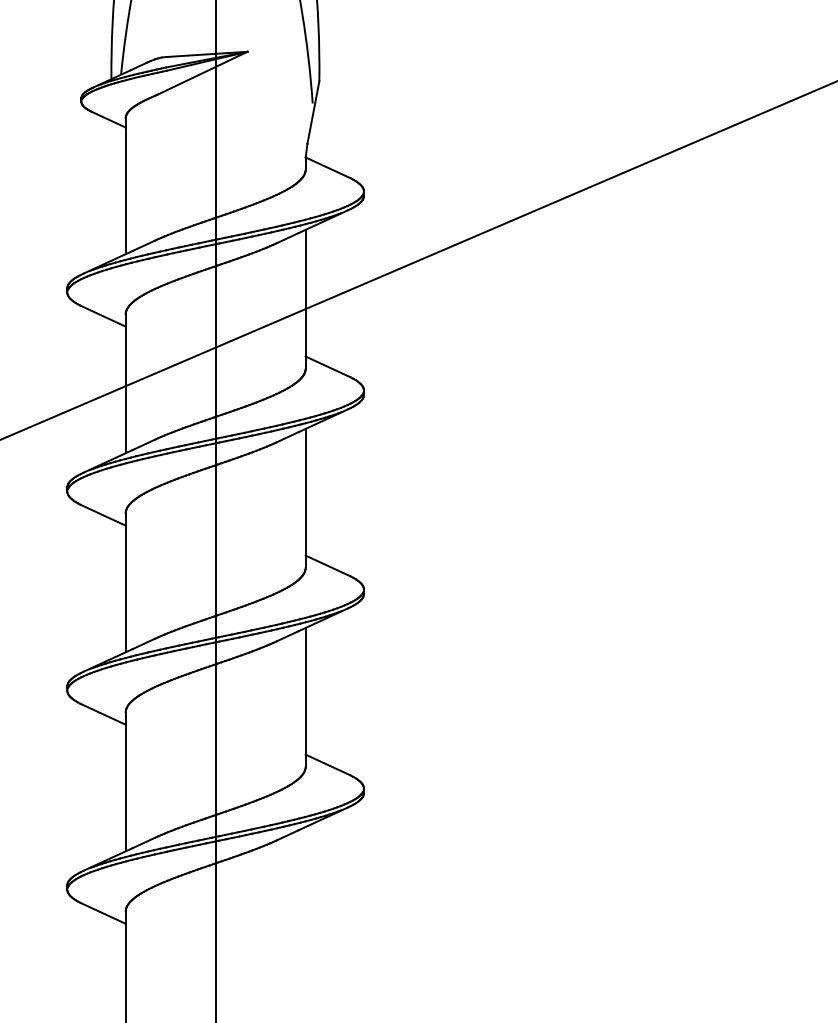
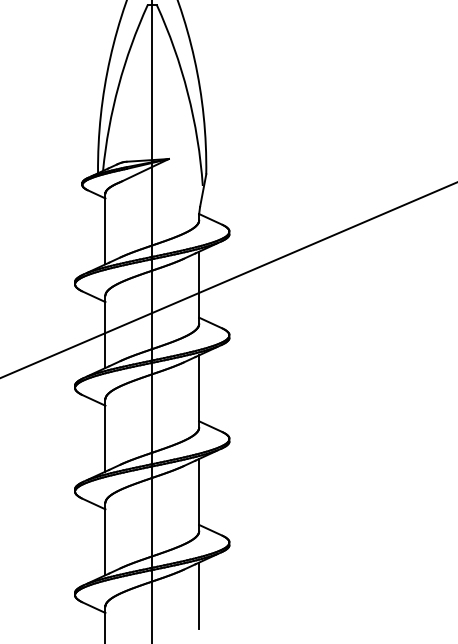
line: (306, 890) -> (199, 595), added

